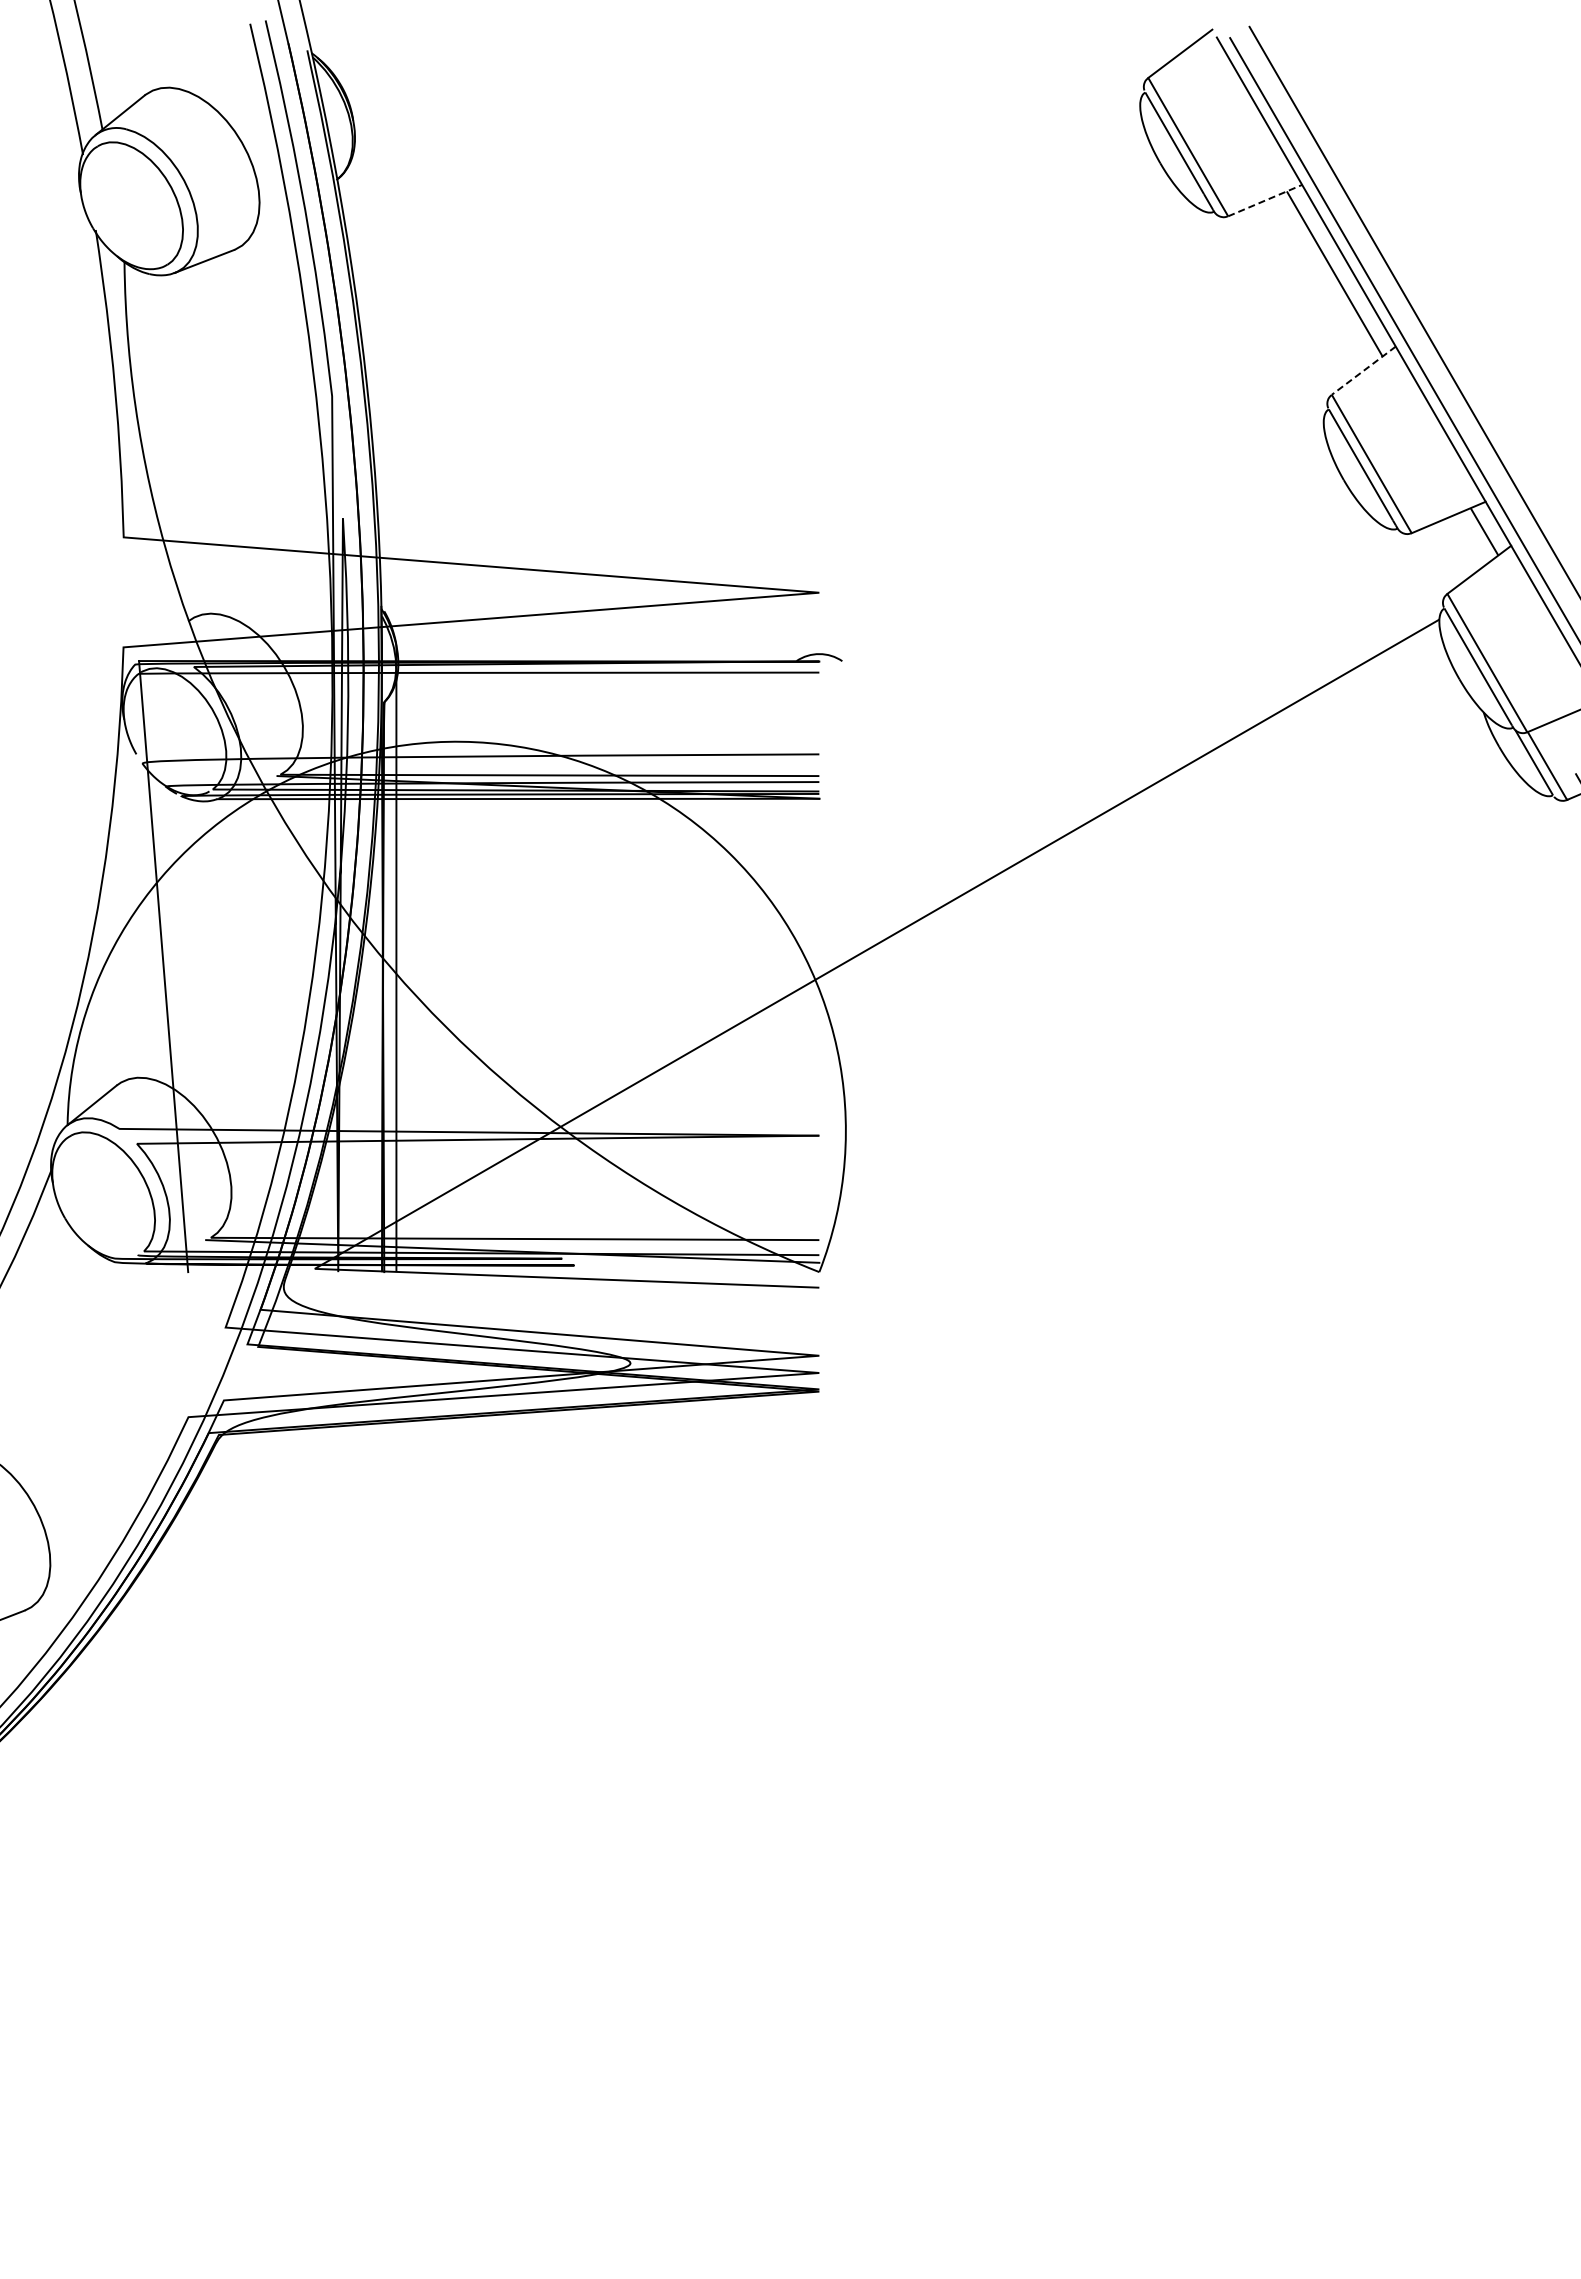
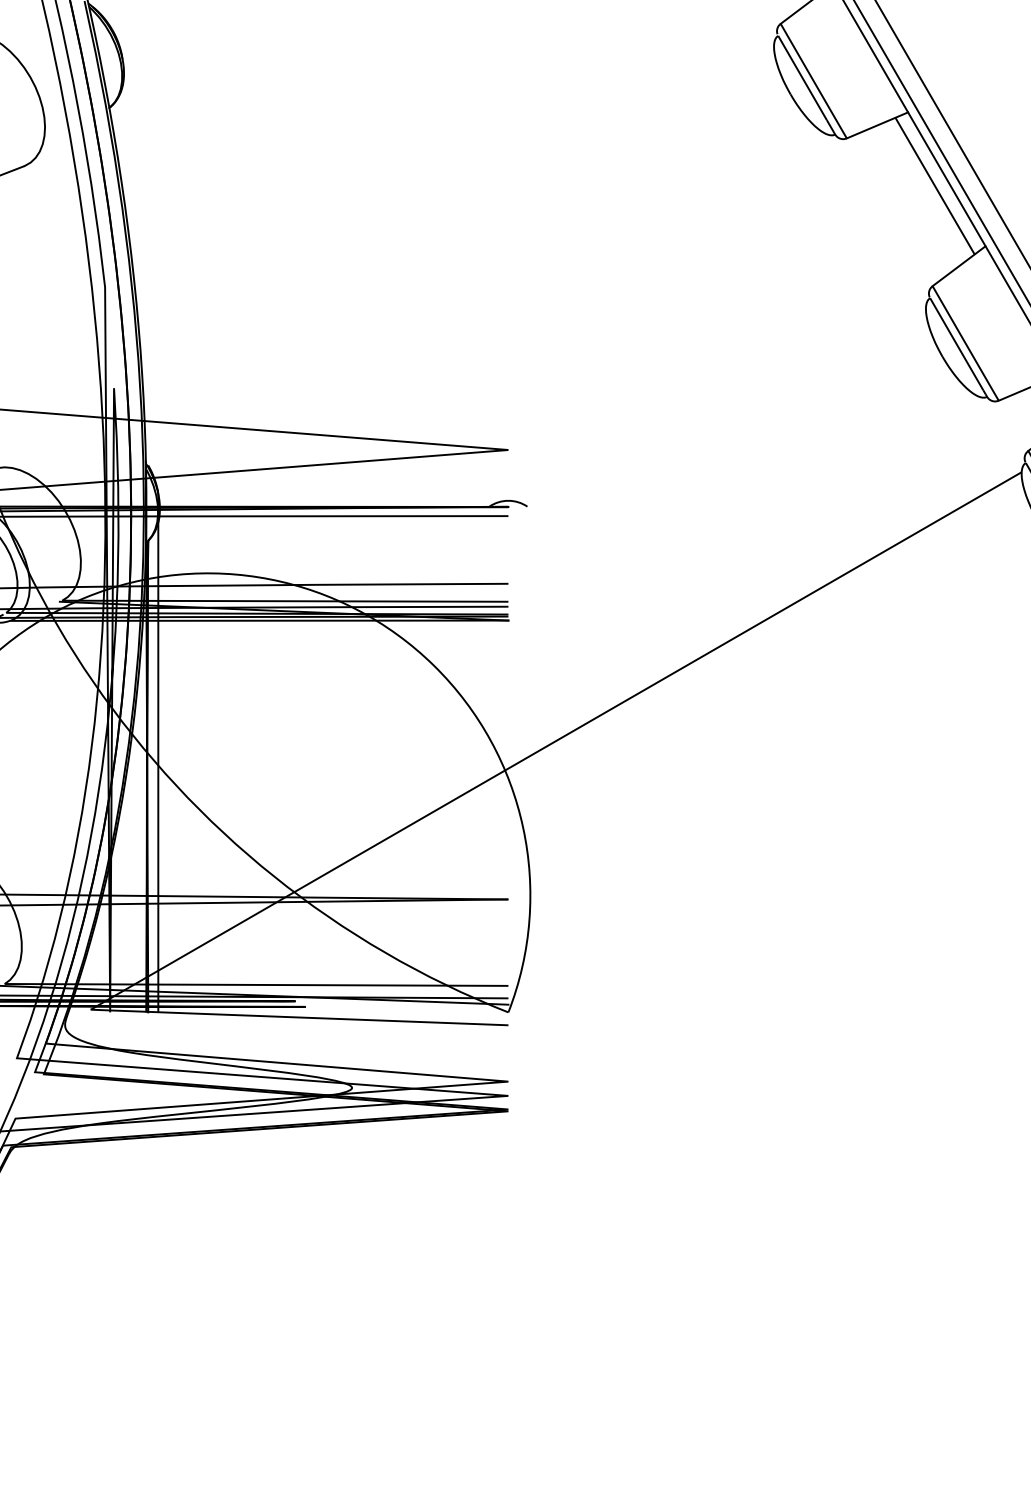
line: (1265, 200) -> (877, 125), dashed -> solid
line: (1363, 371) -> (958, 266), dashed -> solid

